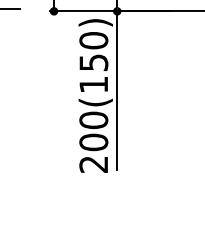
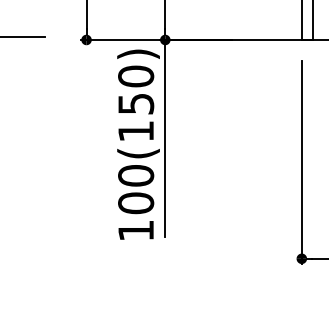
text: (93, 165) -> (135, 231), 200(150) -> 100(150)

